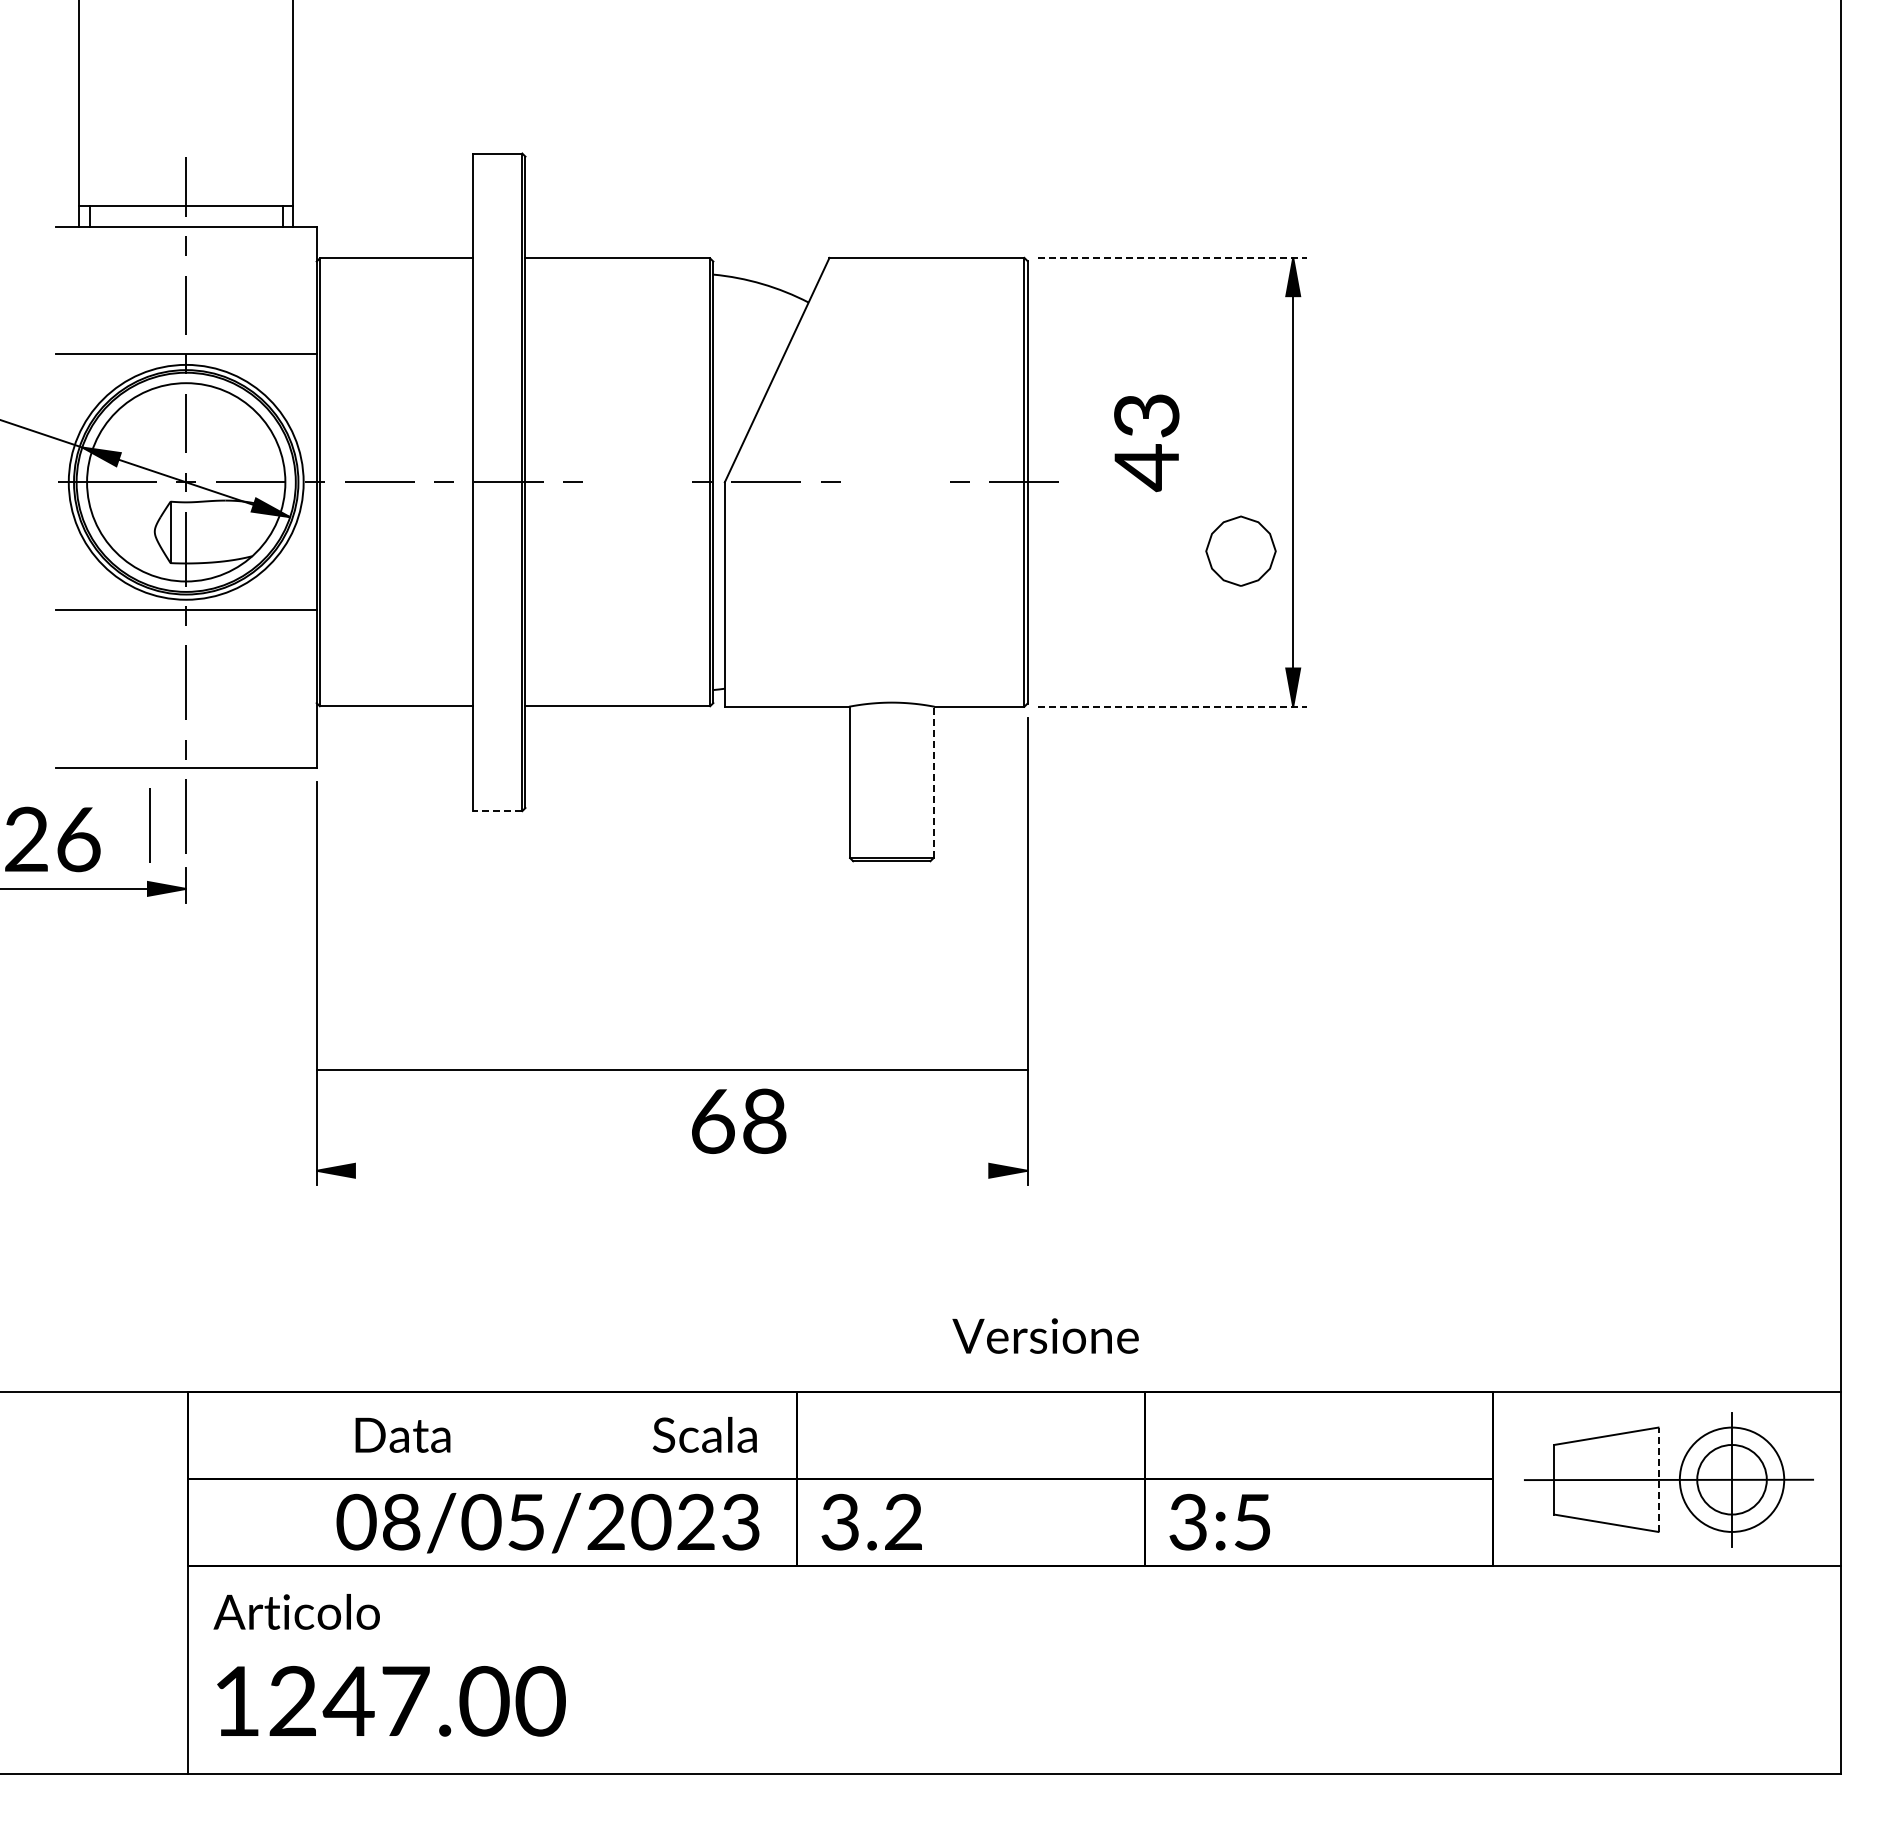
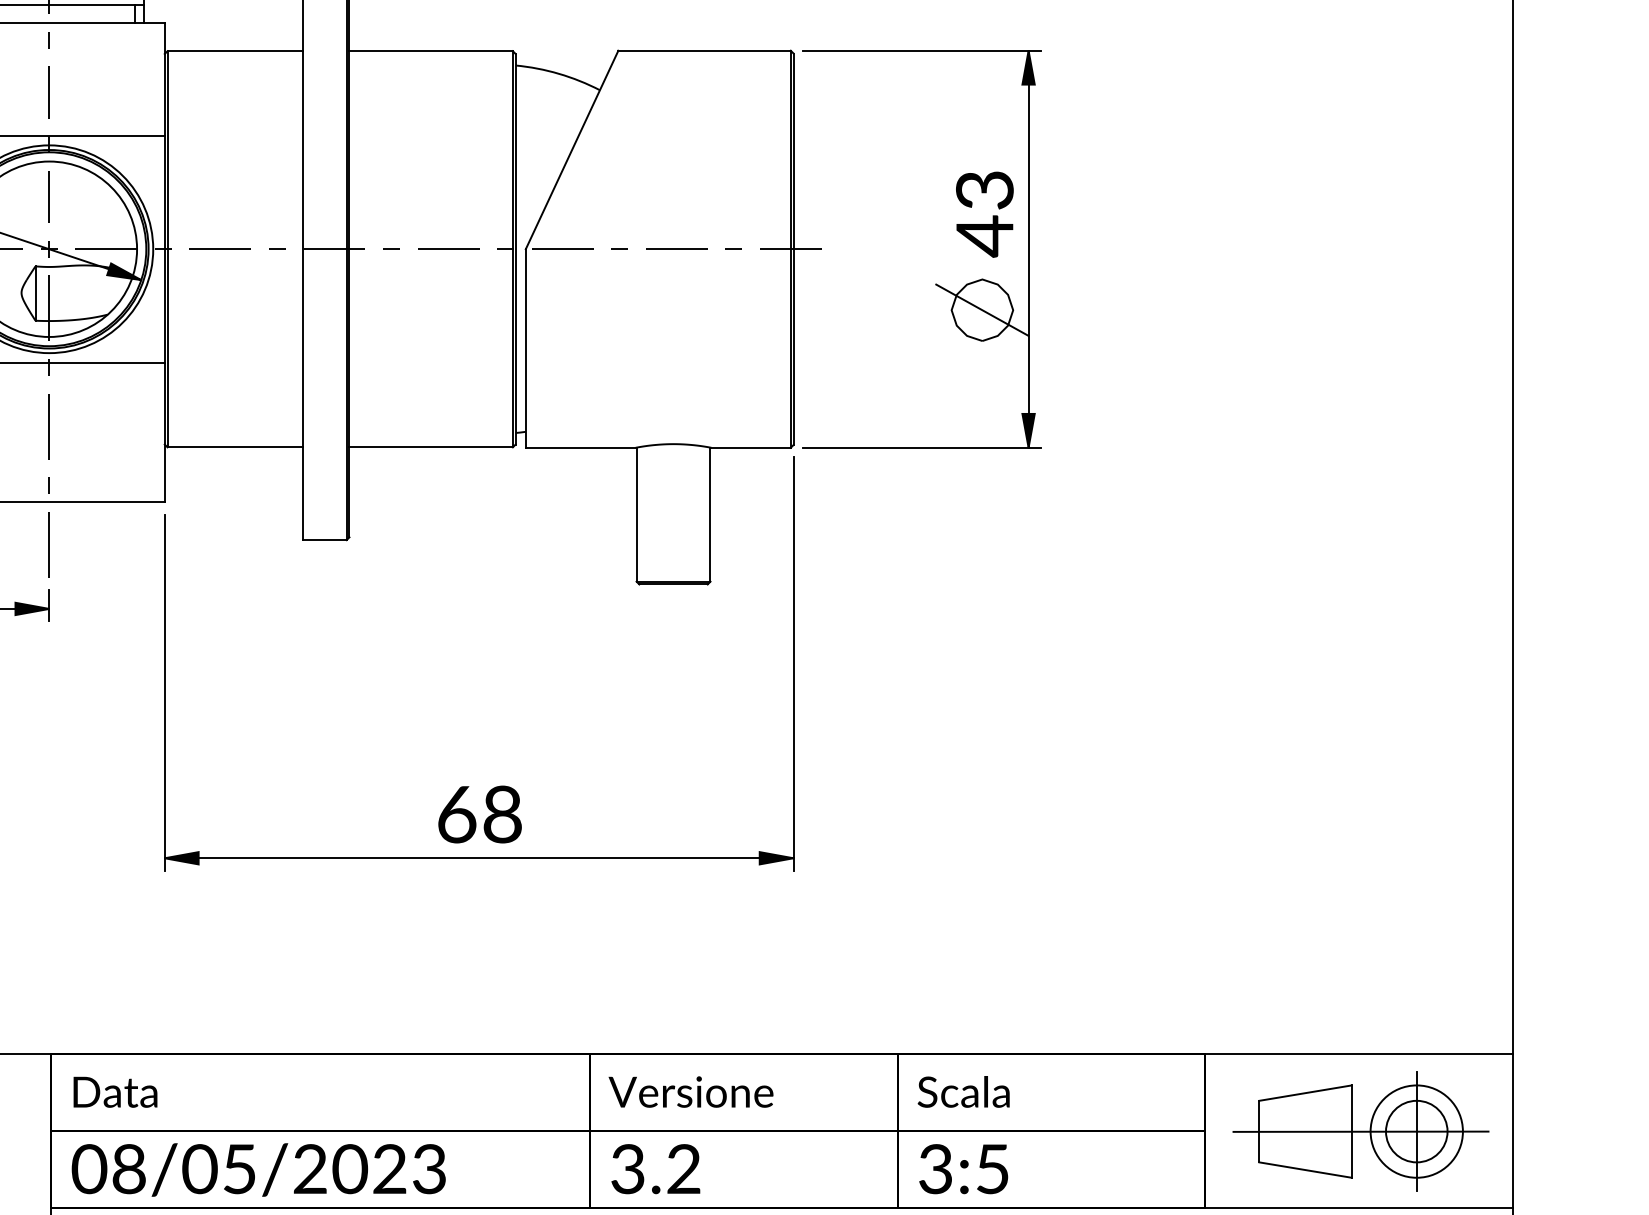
line: (1173, 257) -> (922, 50), dashed -> solid
text: (1146, 443) -> (984, 214), moved
line: (637, 481) -> (448, 248), added
line: (894, 481) -> (675, 248), added
line: (1240, 551) -> (981, 310), added
line: (1173, 706) -> (922, 447), dashed -> solid
line: (933, 782) -> (710, 514), dashed -> solid
line: (497, 811) -> (324, 540), dashed -> solid
line: (149, 825) -> (16, 552), removed
line: (671, 1069) -> (478, 858), moved
text: (739, 1120) -> (480, 813), moved
text: (1045, 1335) -> (690, 1091), moved
text: (402, 1434) -> (115, 1091), moved
text: (704, 1434) -> (963, 1091), moved
line: (1658, 1479) -> (1351, 1131), dashed -> solid
text: (547, 1523) -> (258, 1170), moved

